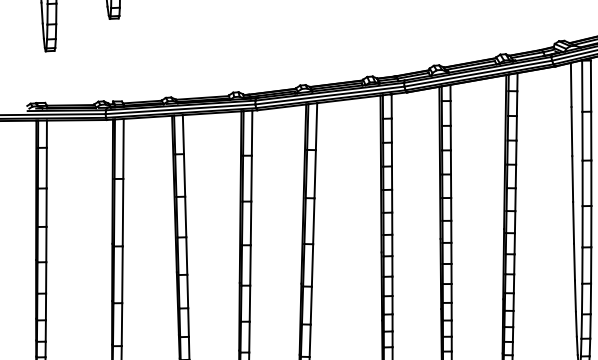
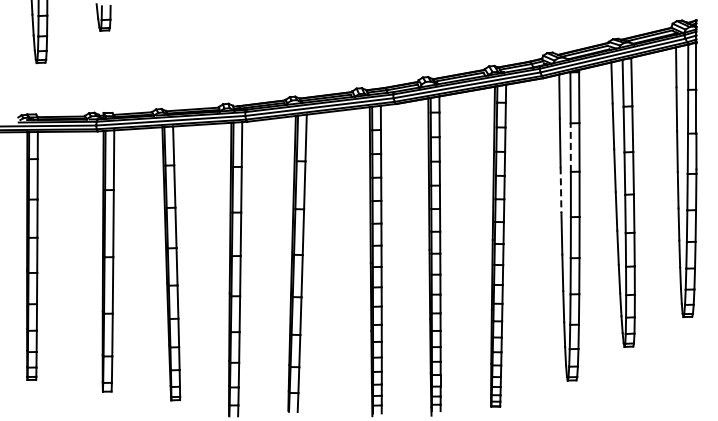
line: (582, 136) -> (570, 147), solid -> dashed
line: (573, 179) -> (561, 190), solid -> dashed

